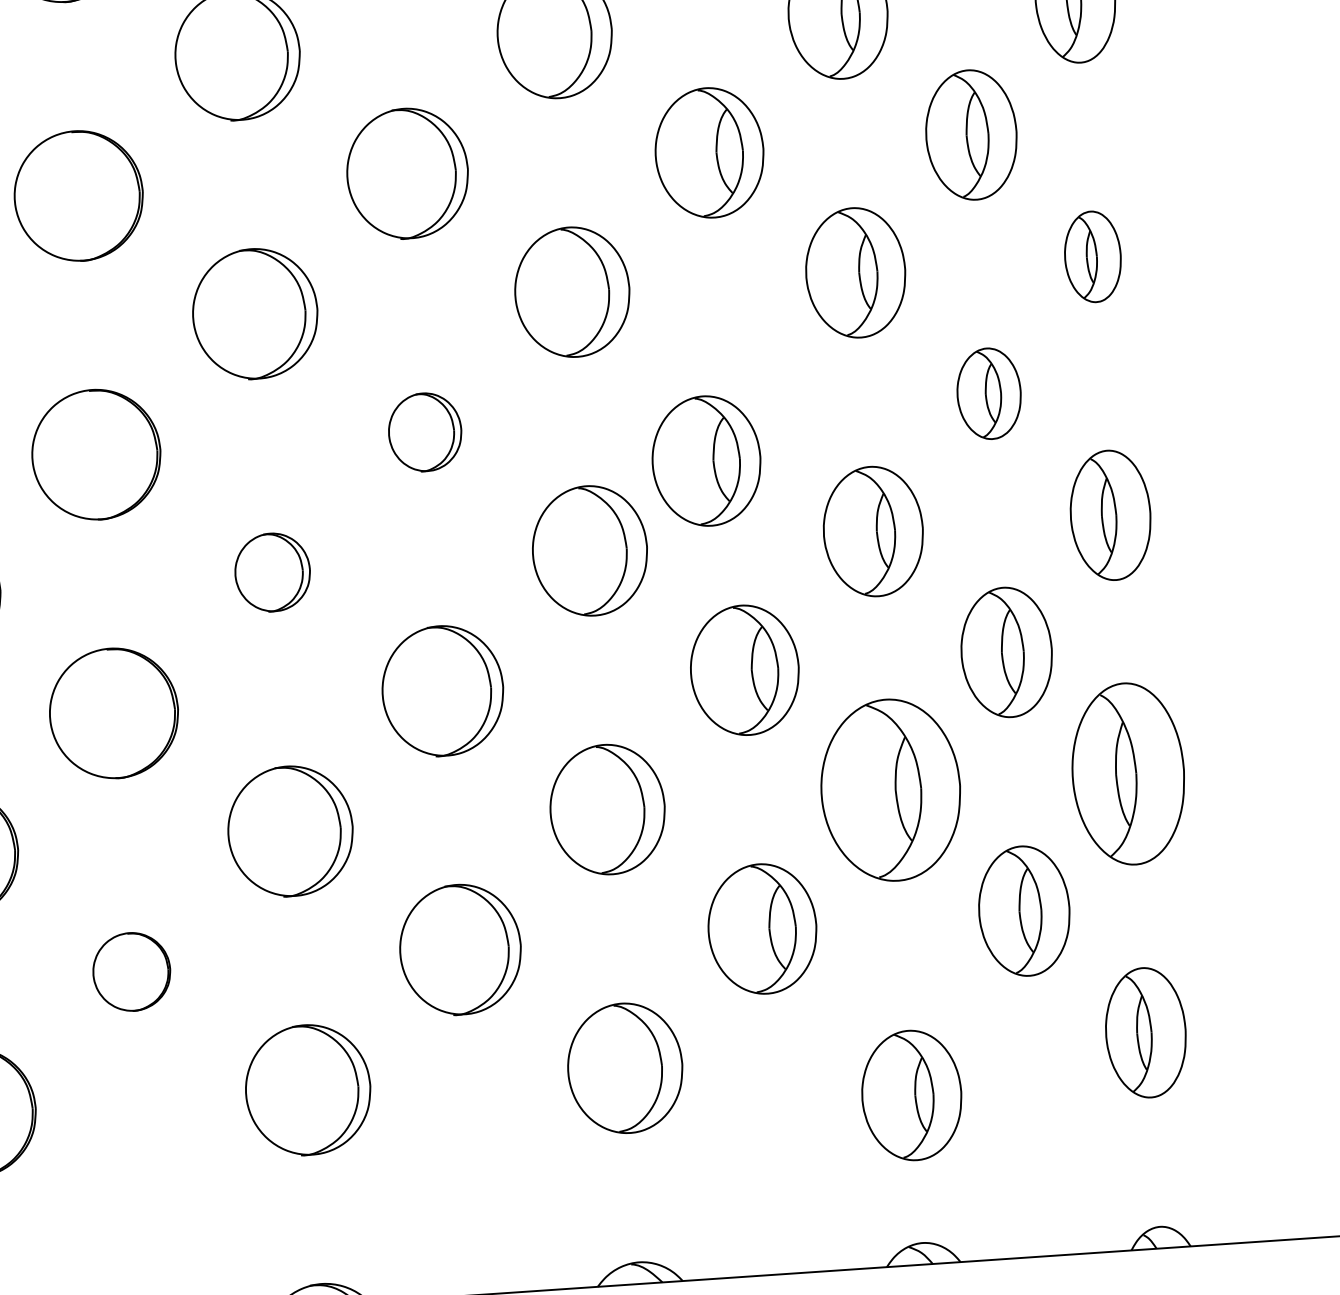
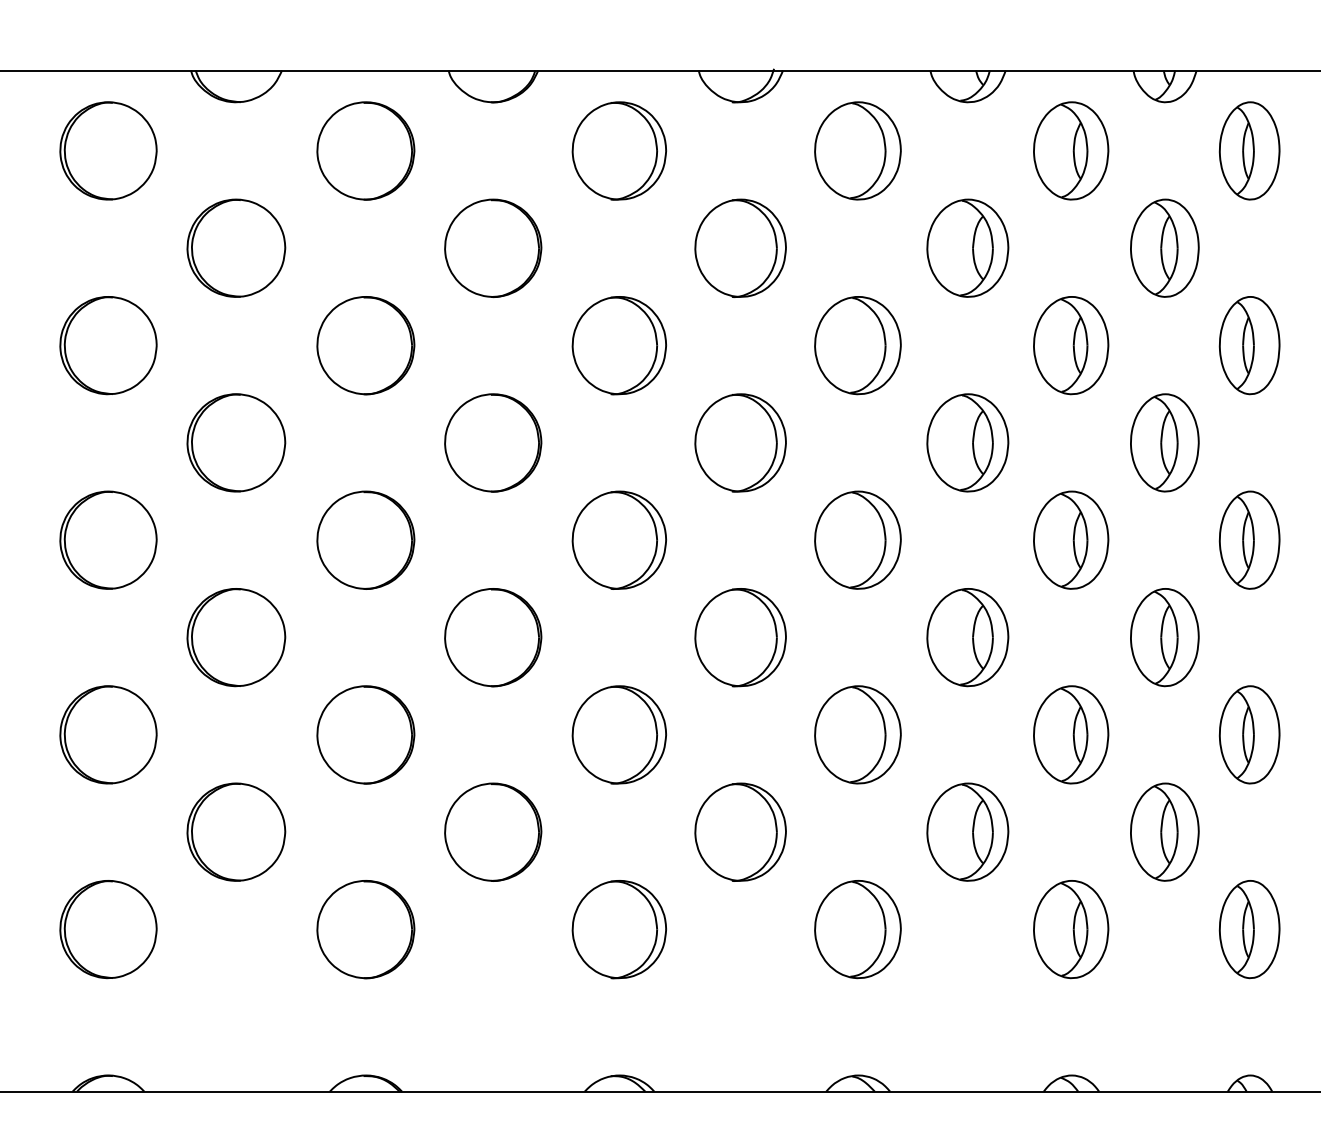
part: (1092, 256) -> (1249, 345), size x1.43
part: (988, 393) -> (1164, 442), size x1.43
part: (425, 431) -> (740, 442), size x1.67
part: (706, 460) -> (967, 442), moved
part: (271, 571) -> (618, 539), size x1.67
part: (1128, 773) -> (1249, 734), size x0.71
part: (891, 789) -> (1071, 734), size x0.71
part: (131, 971) -> (493, 831), size x1.67
part: (912, 1095) -> (1071, 929), moved

